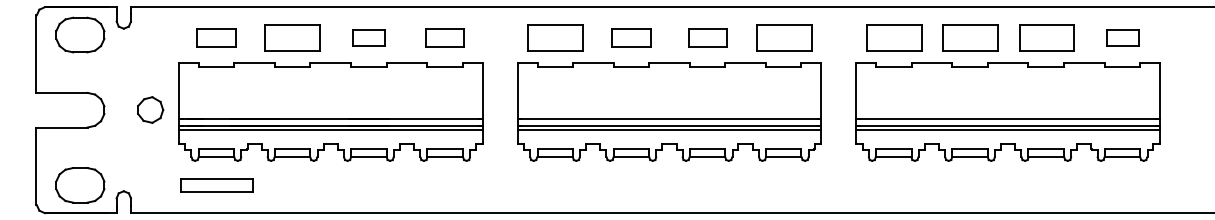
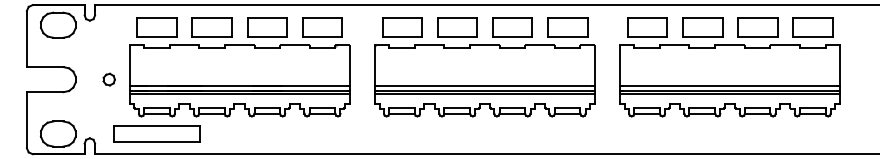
part: (216, 37) -> (156, 27), size x1.43
part: (368, 37) -> (266, 27), size x1.67
part: (445, 37) -> (322, 27), size x1.43
part: (631, 37) -> (457, 27), size x1.43
part: (707, 37) -> (512, 27), size x1.43
part: (1122, 37) -> (812, 27), size x1.67
part: (150, 110) -> (109, 79), size x0.62
part: (216, 185) -> (156, 134), size x1.67

